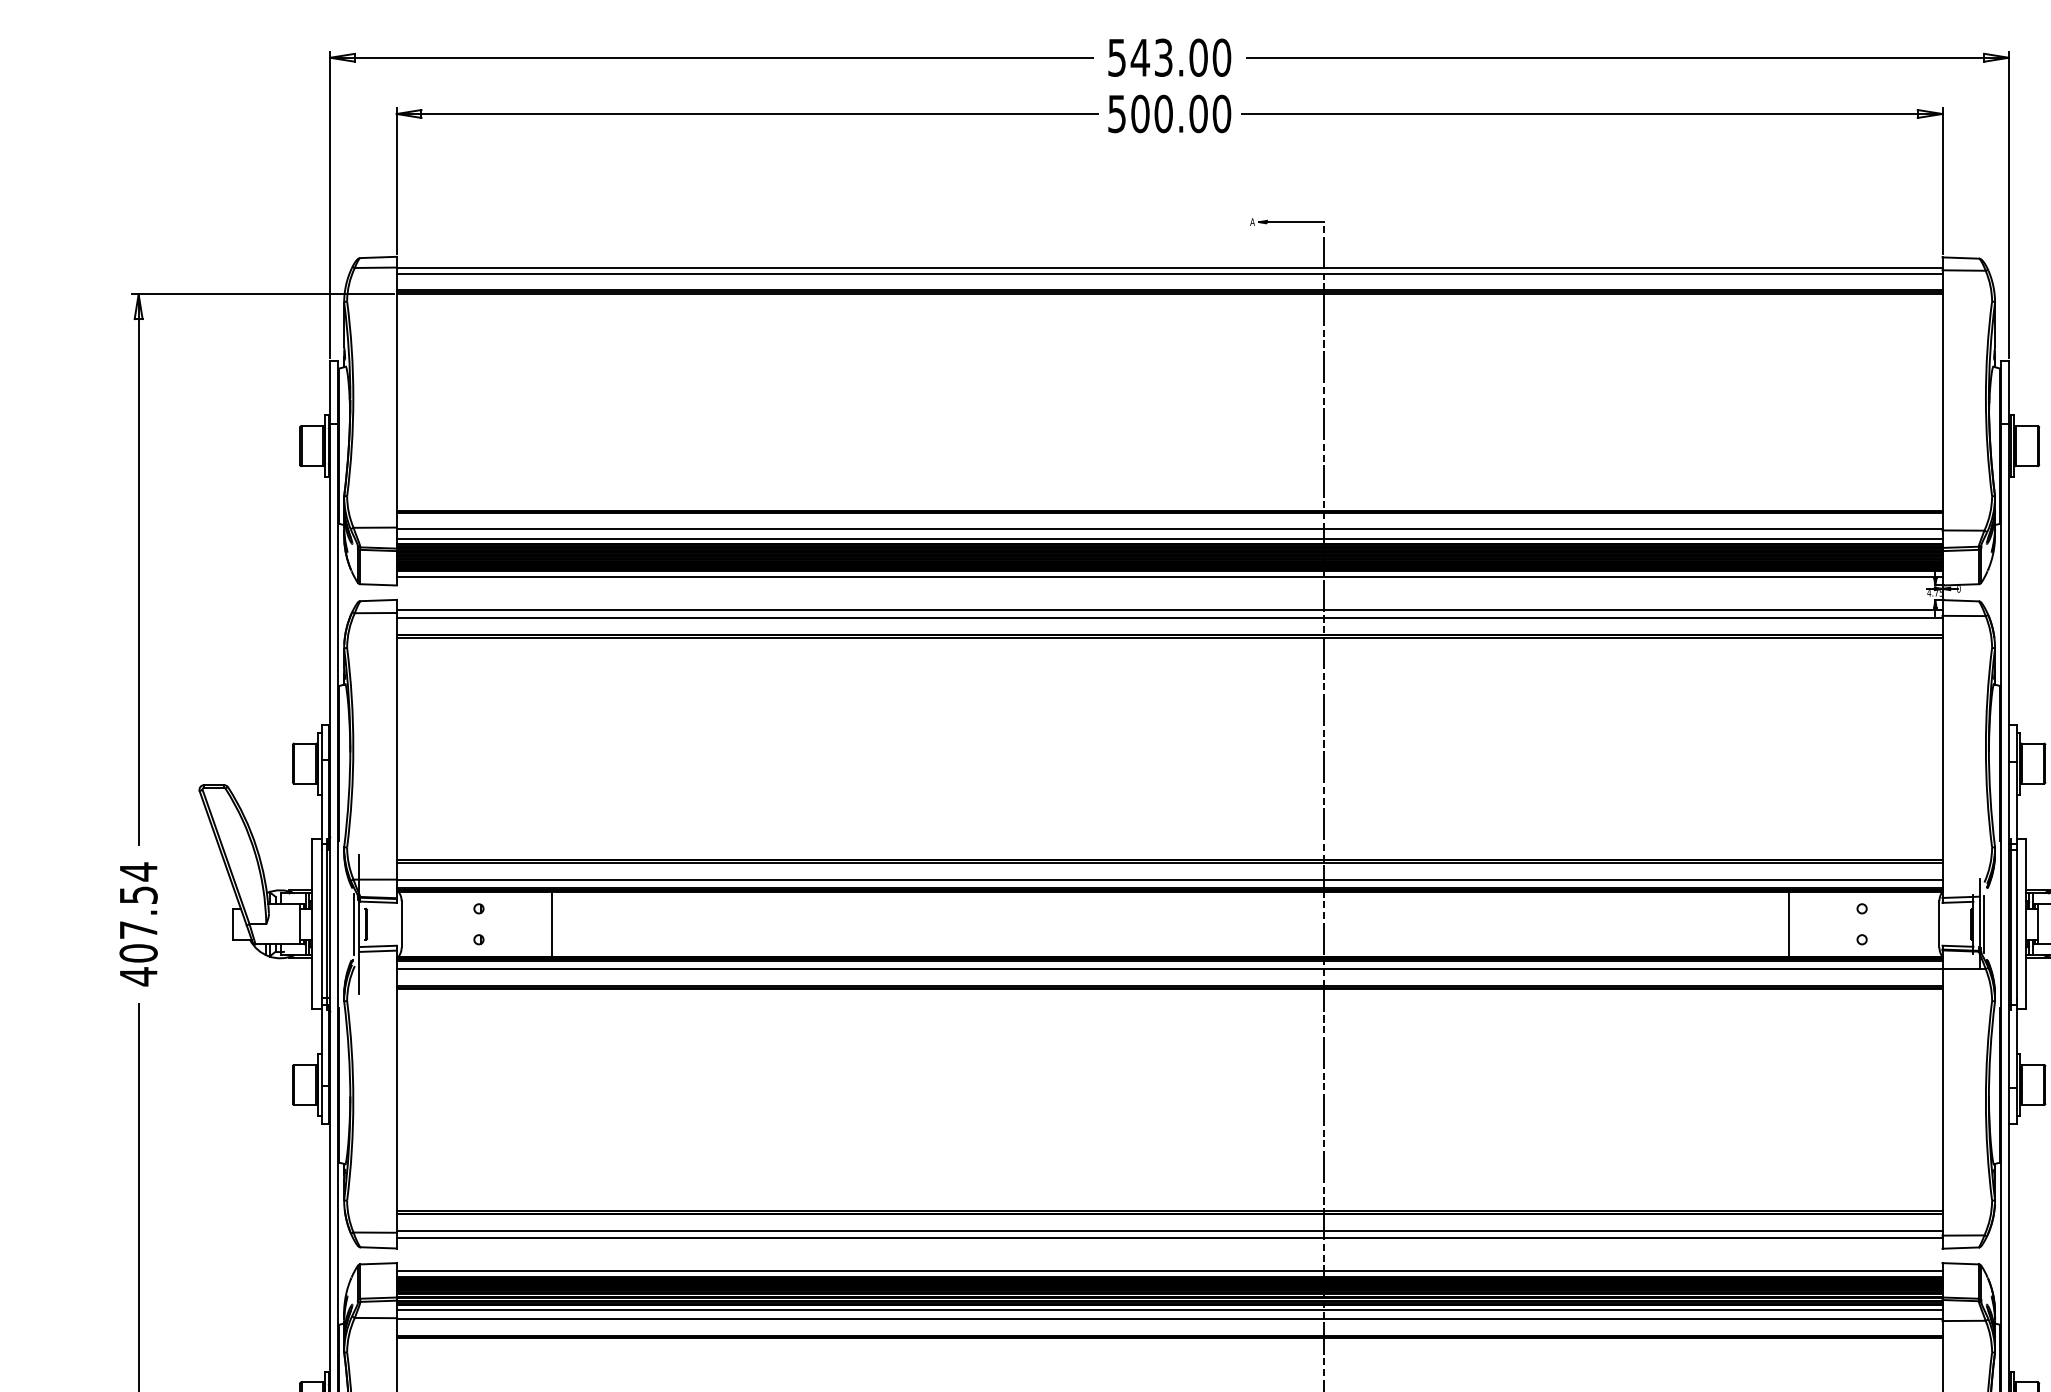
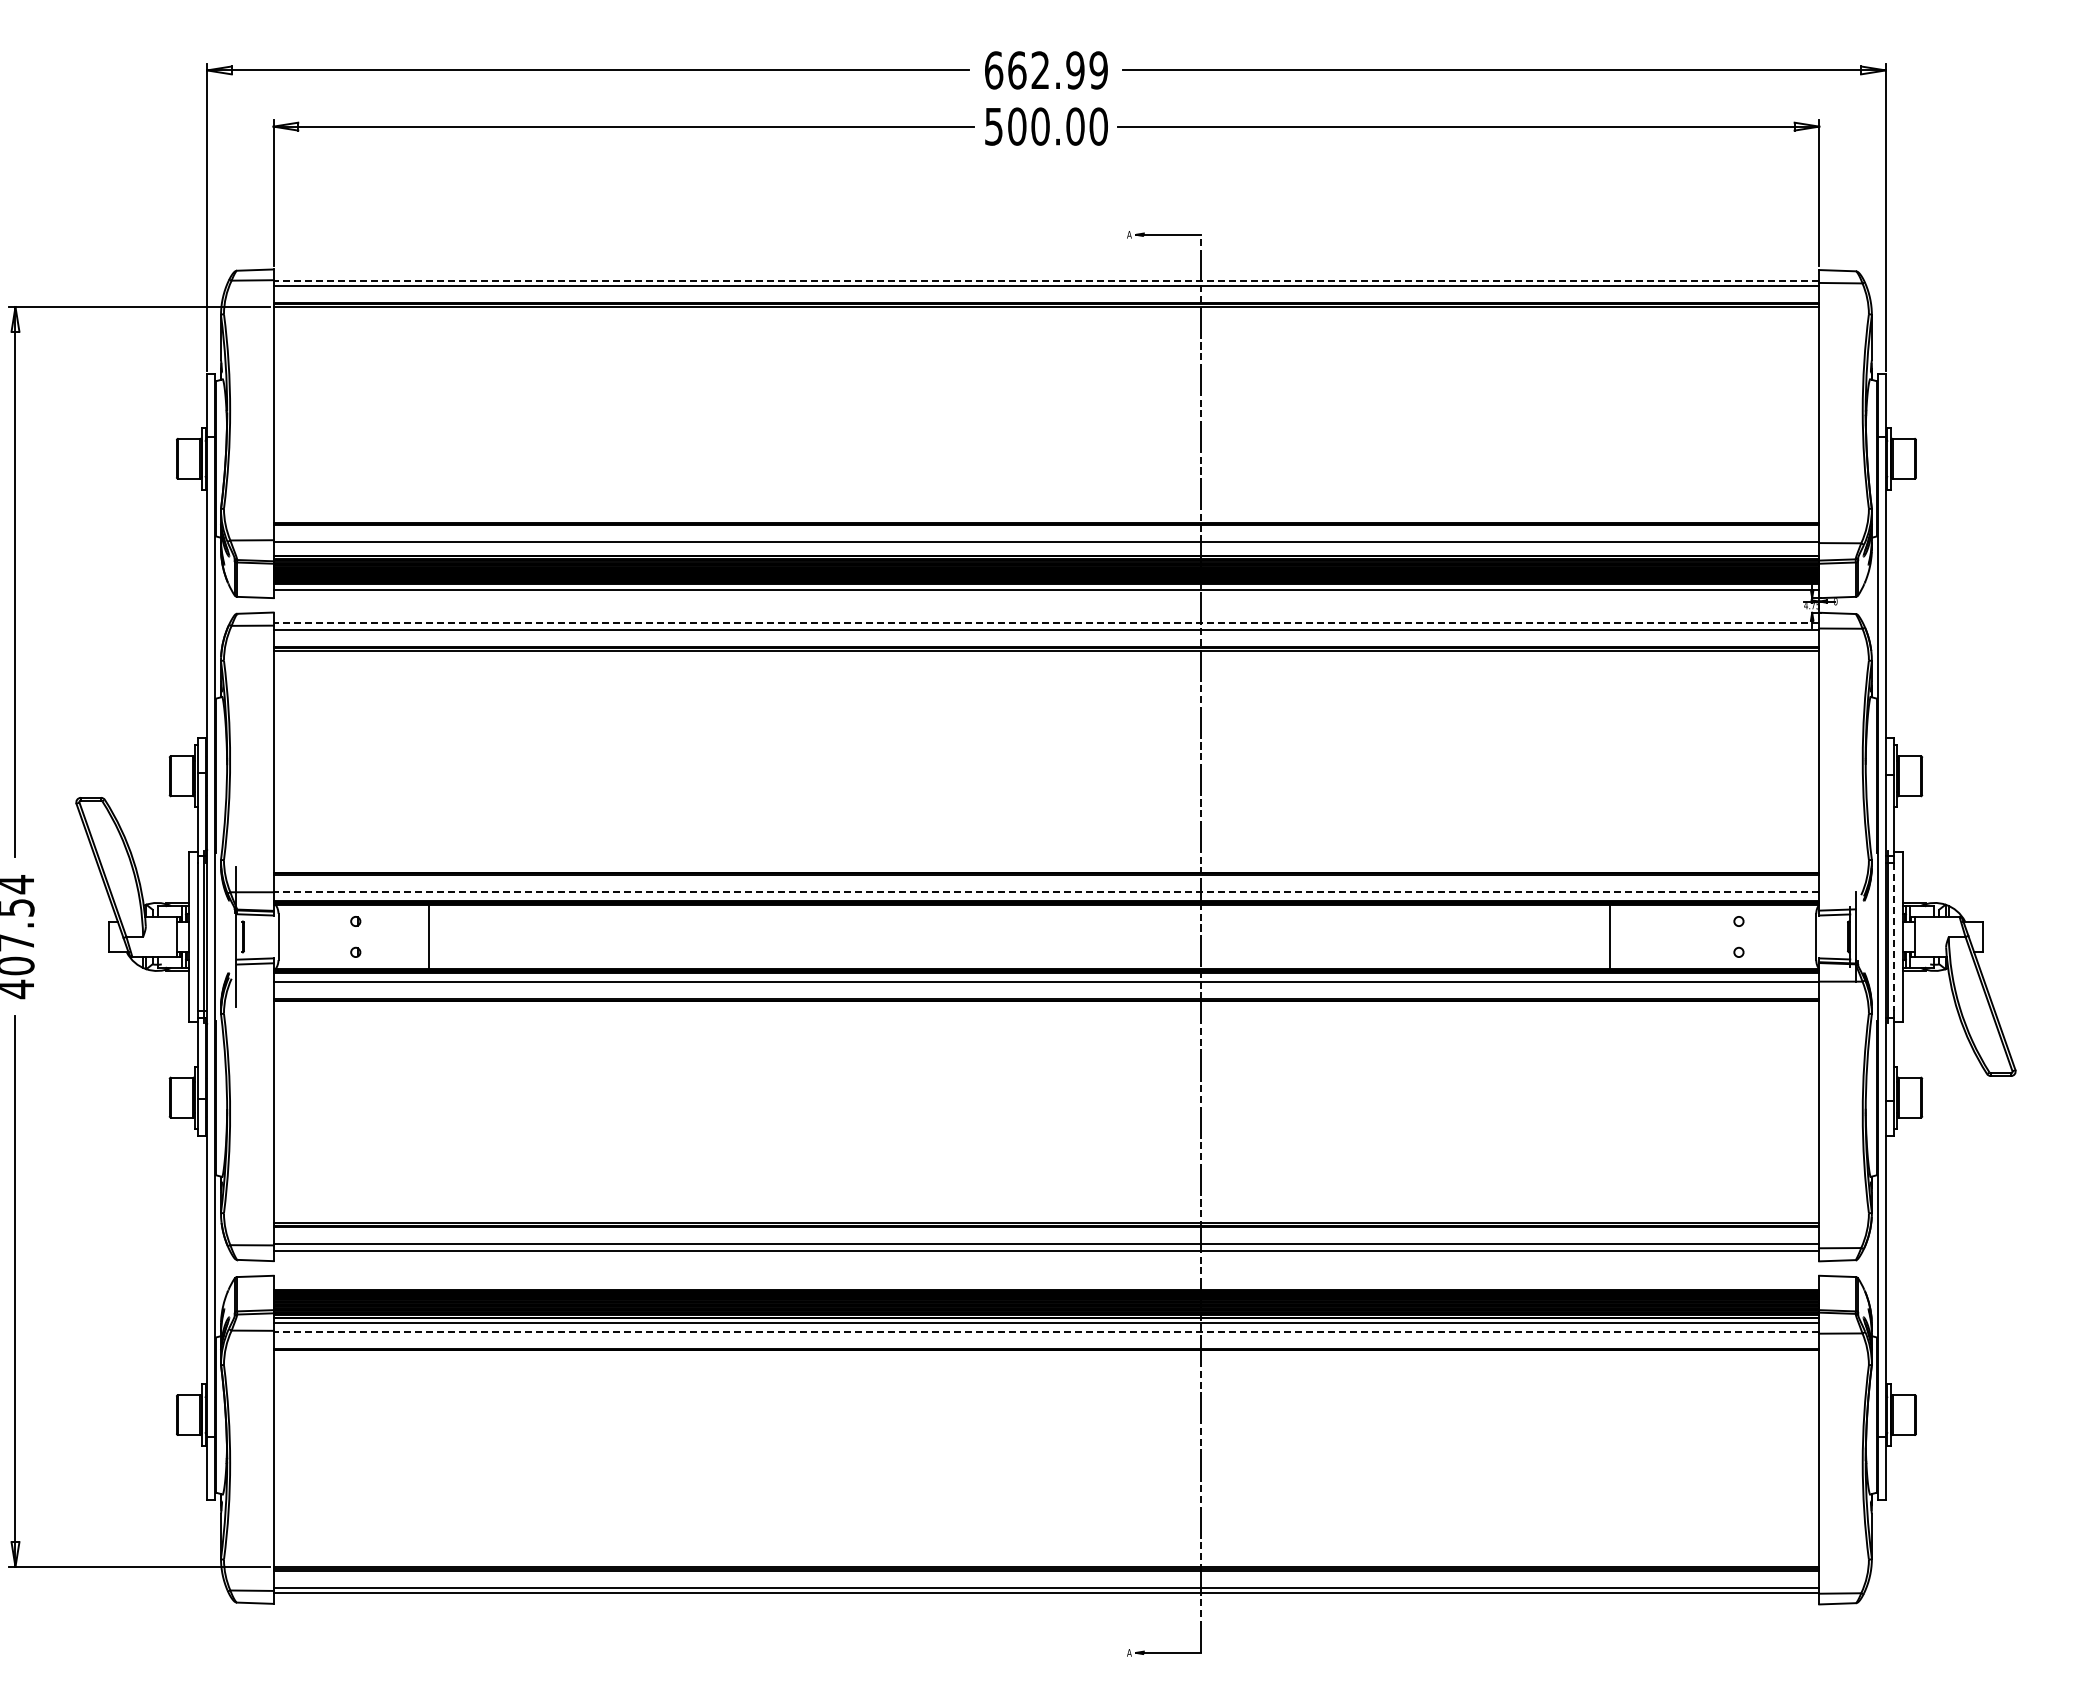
text: (1169, 57) -> (1046, 70), 543.00 -> 662.99
line: (1169, 267) -> (1046, 280), solid -> dashed
line: (1169, 538) -> (1046, 551), removed
line: (1169, 610) -> (1046, 623), solid -> dashed
line: (1169, 879) -> (1046, 892), solid -> dashed
line: (354, 923) -> (231, 936), removed
line: (1788, 923) -> (1609, 936), moved
line: (1983, 923) -> (1860, 936), removed
line: (2016, 924) -> (1893, 937), solid -> dashed
line: (1169, 1271) -> (1046, 1284), removed
line: (1169, 1319) -> (1046, 1332), solid -> dashed

